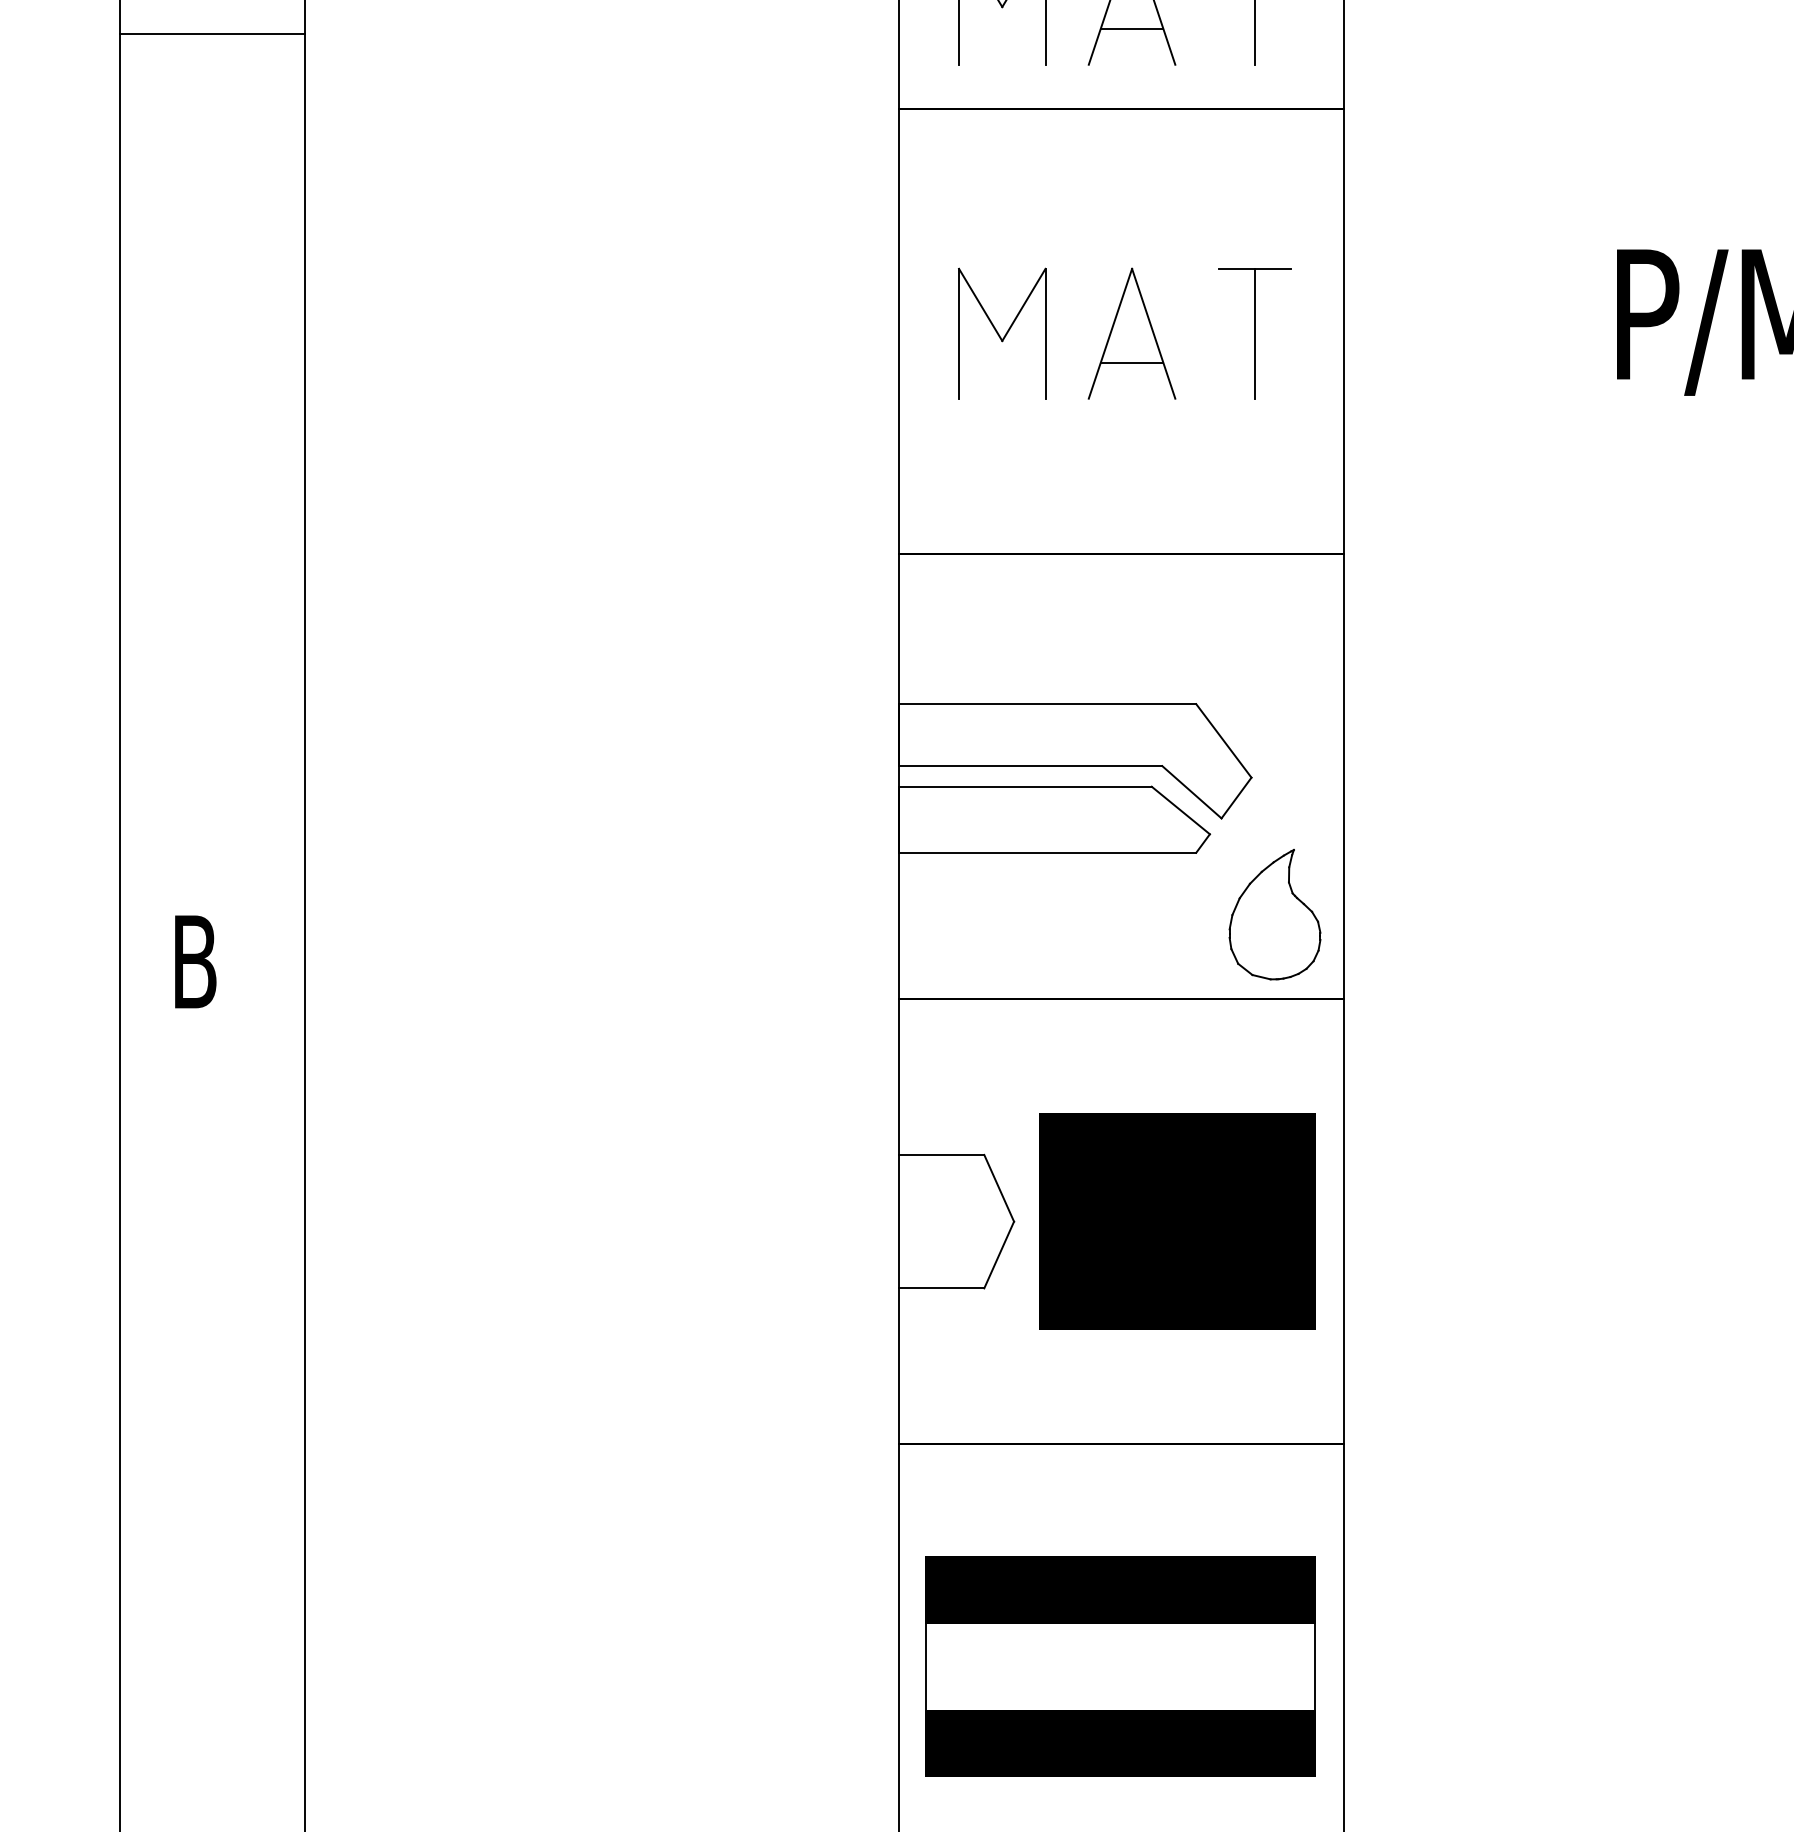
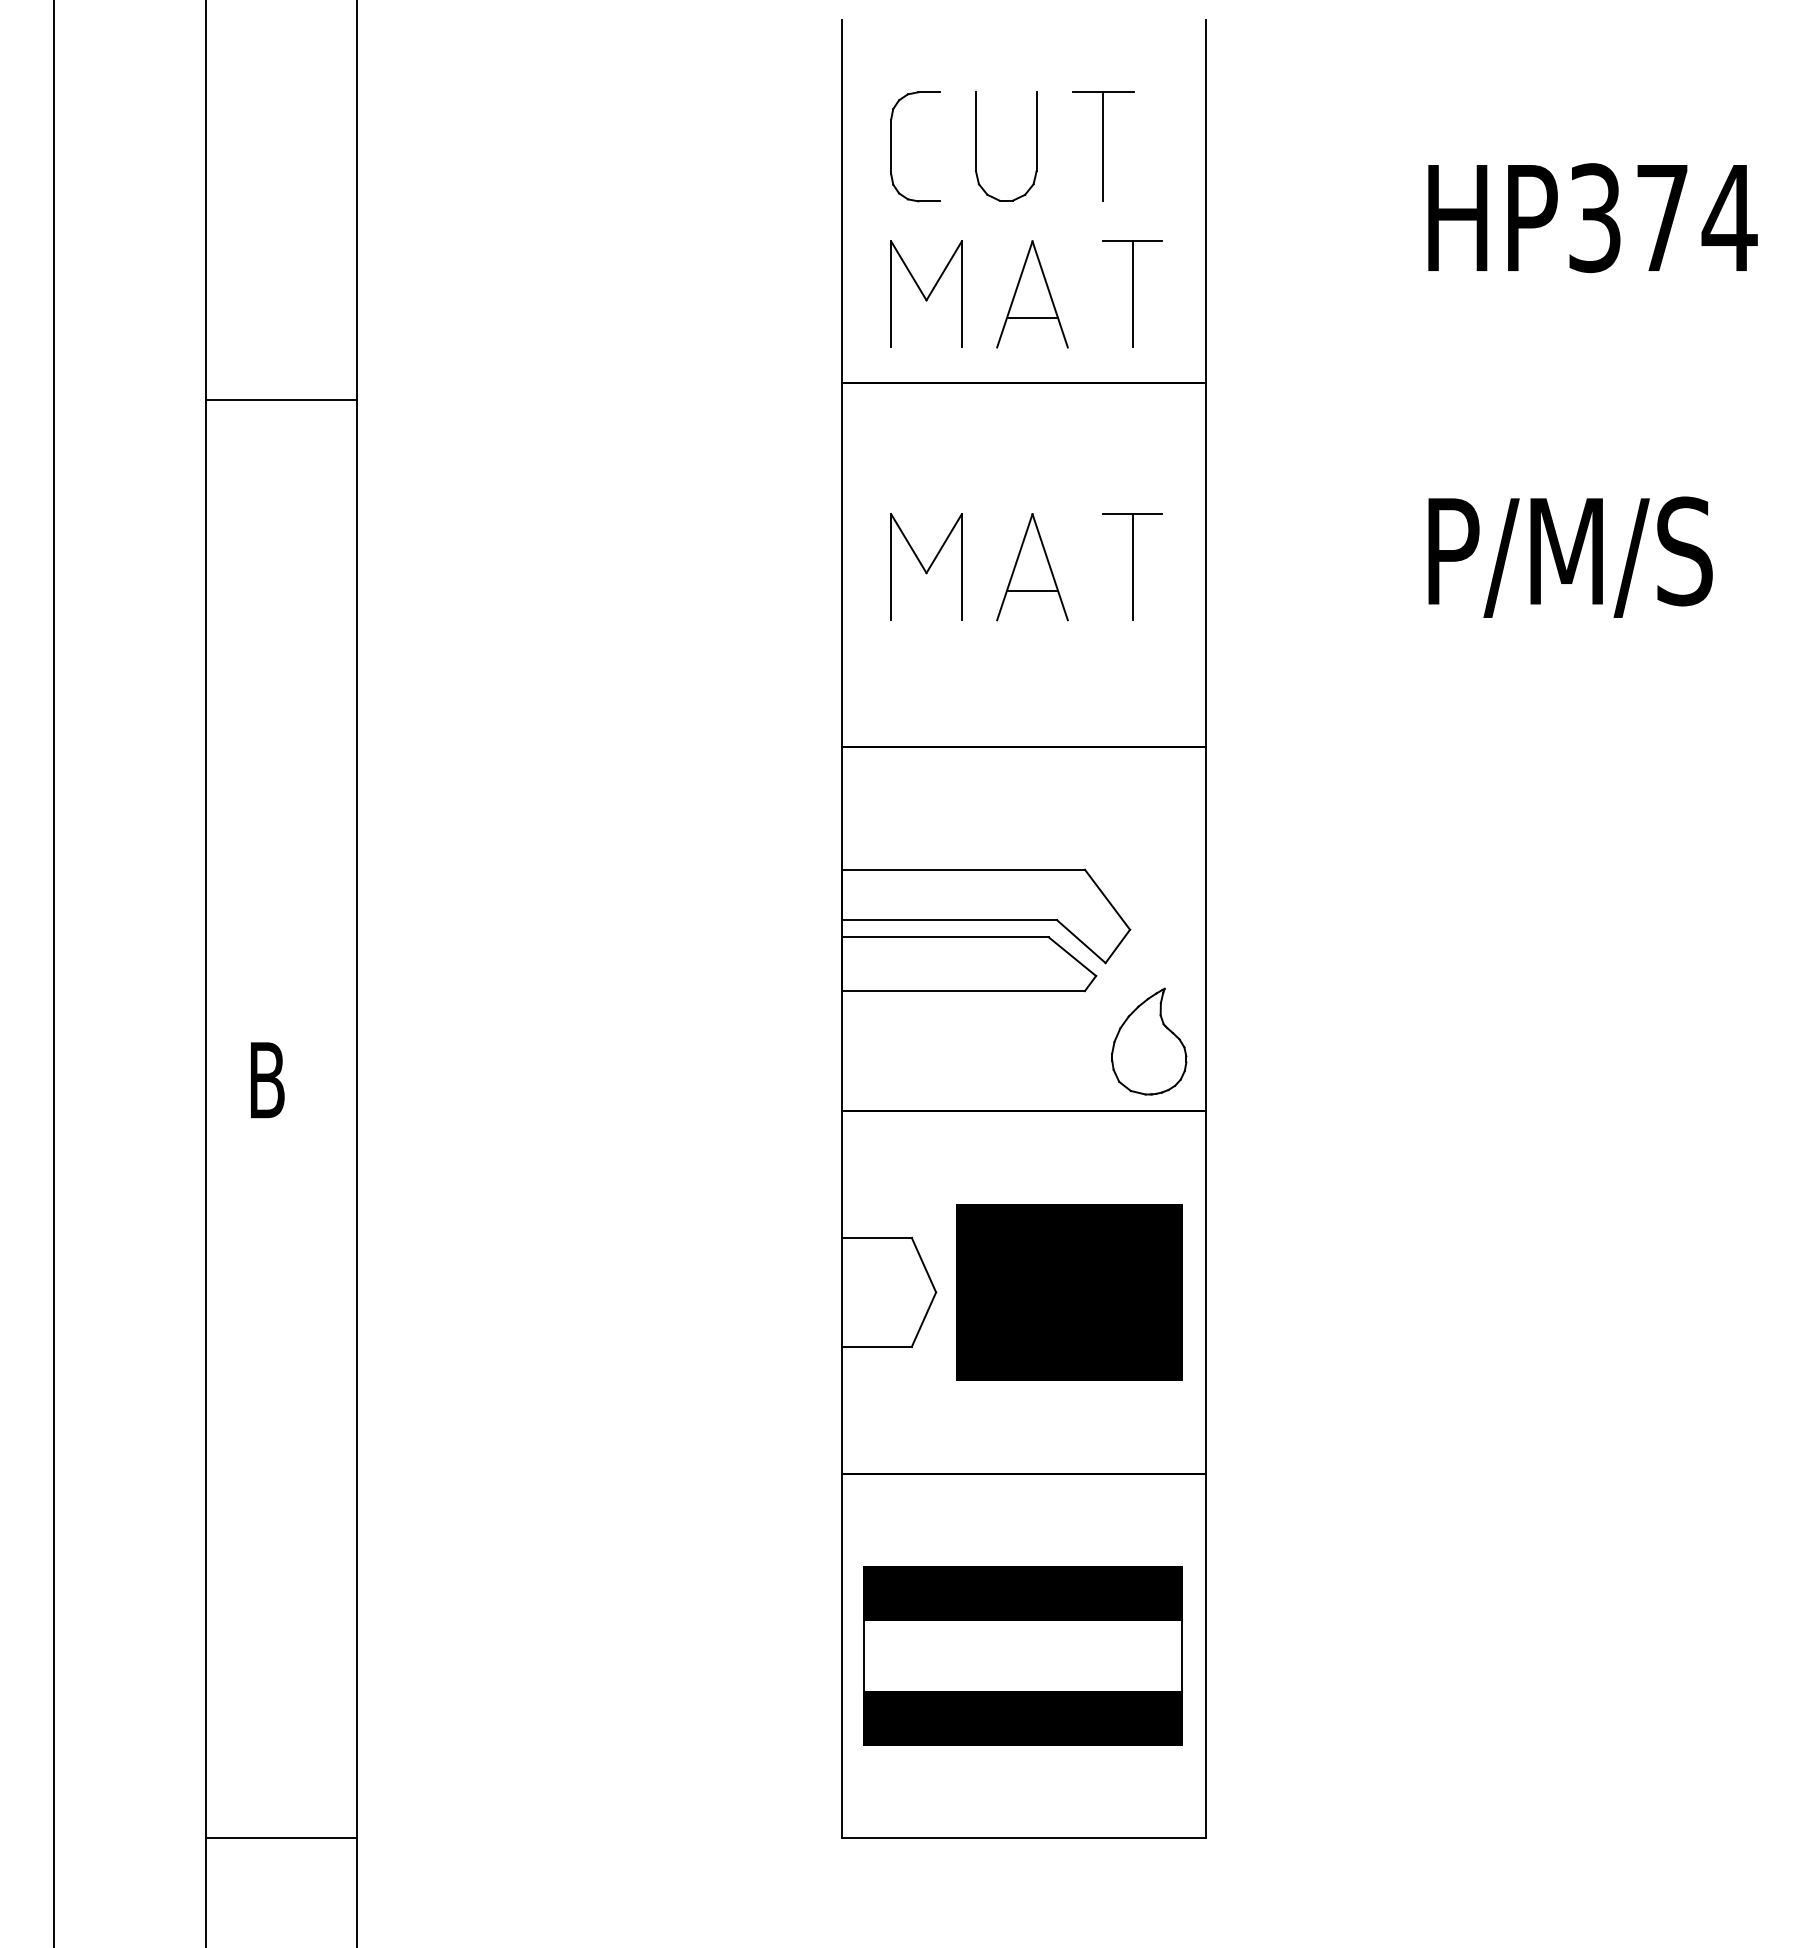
line: (212, 34) -> (281, 399), moved

